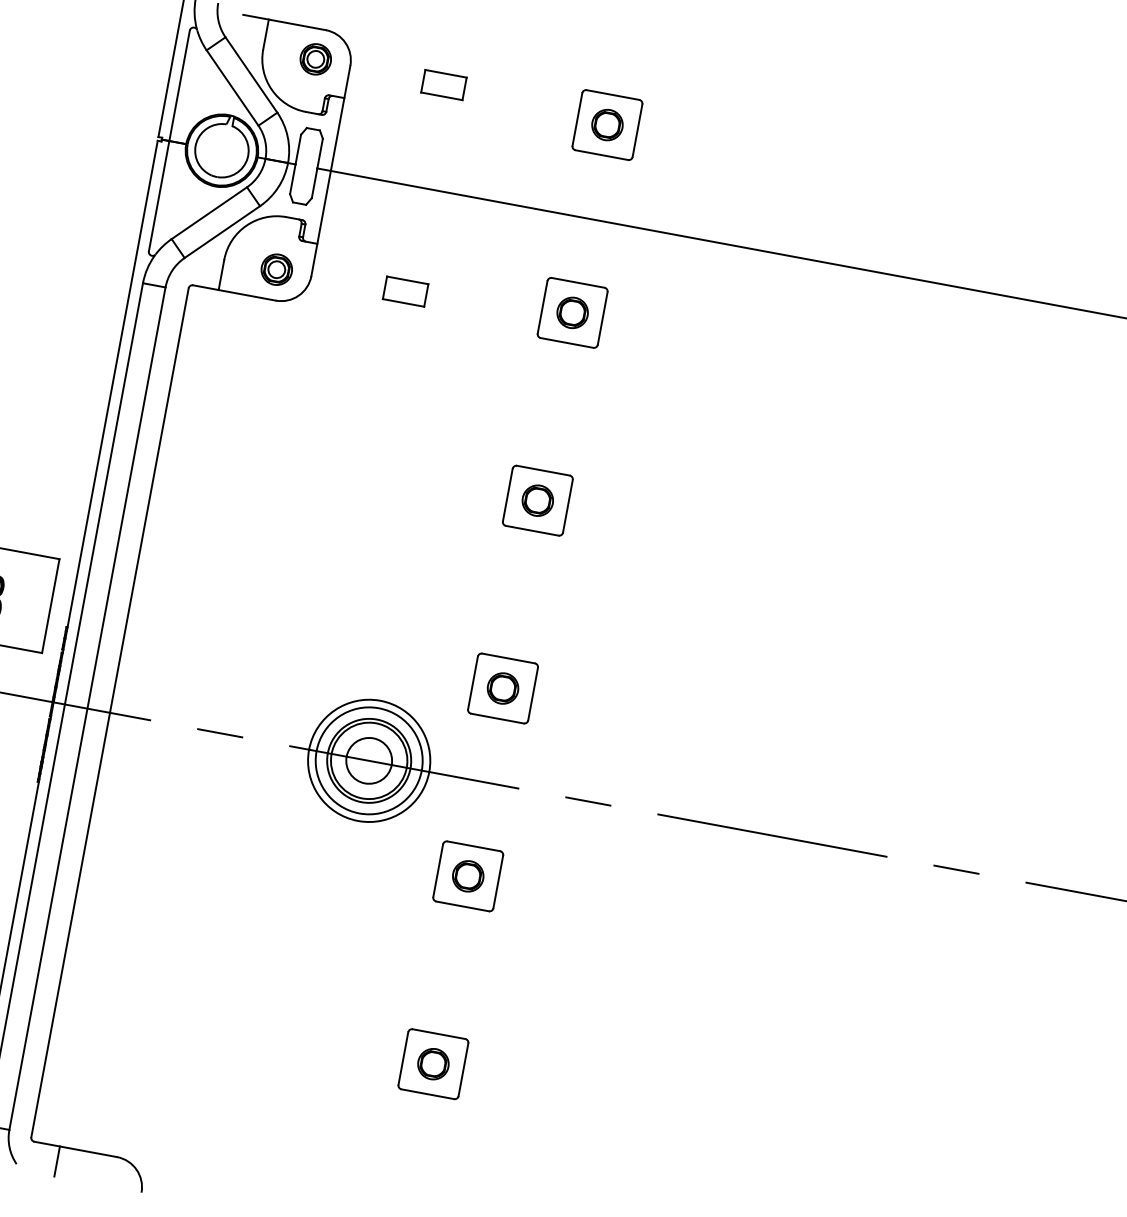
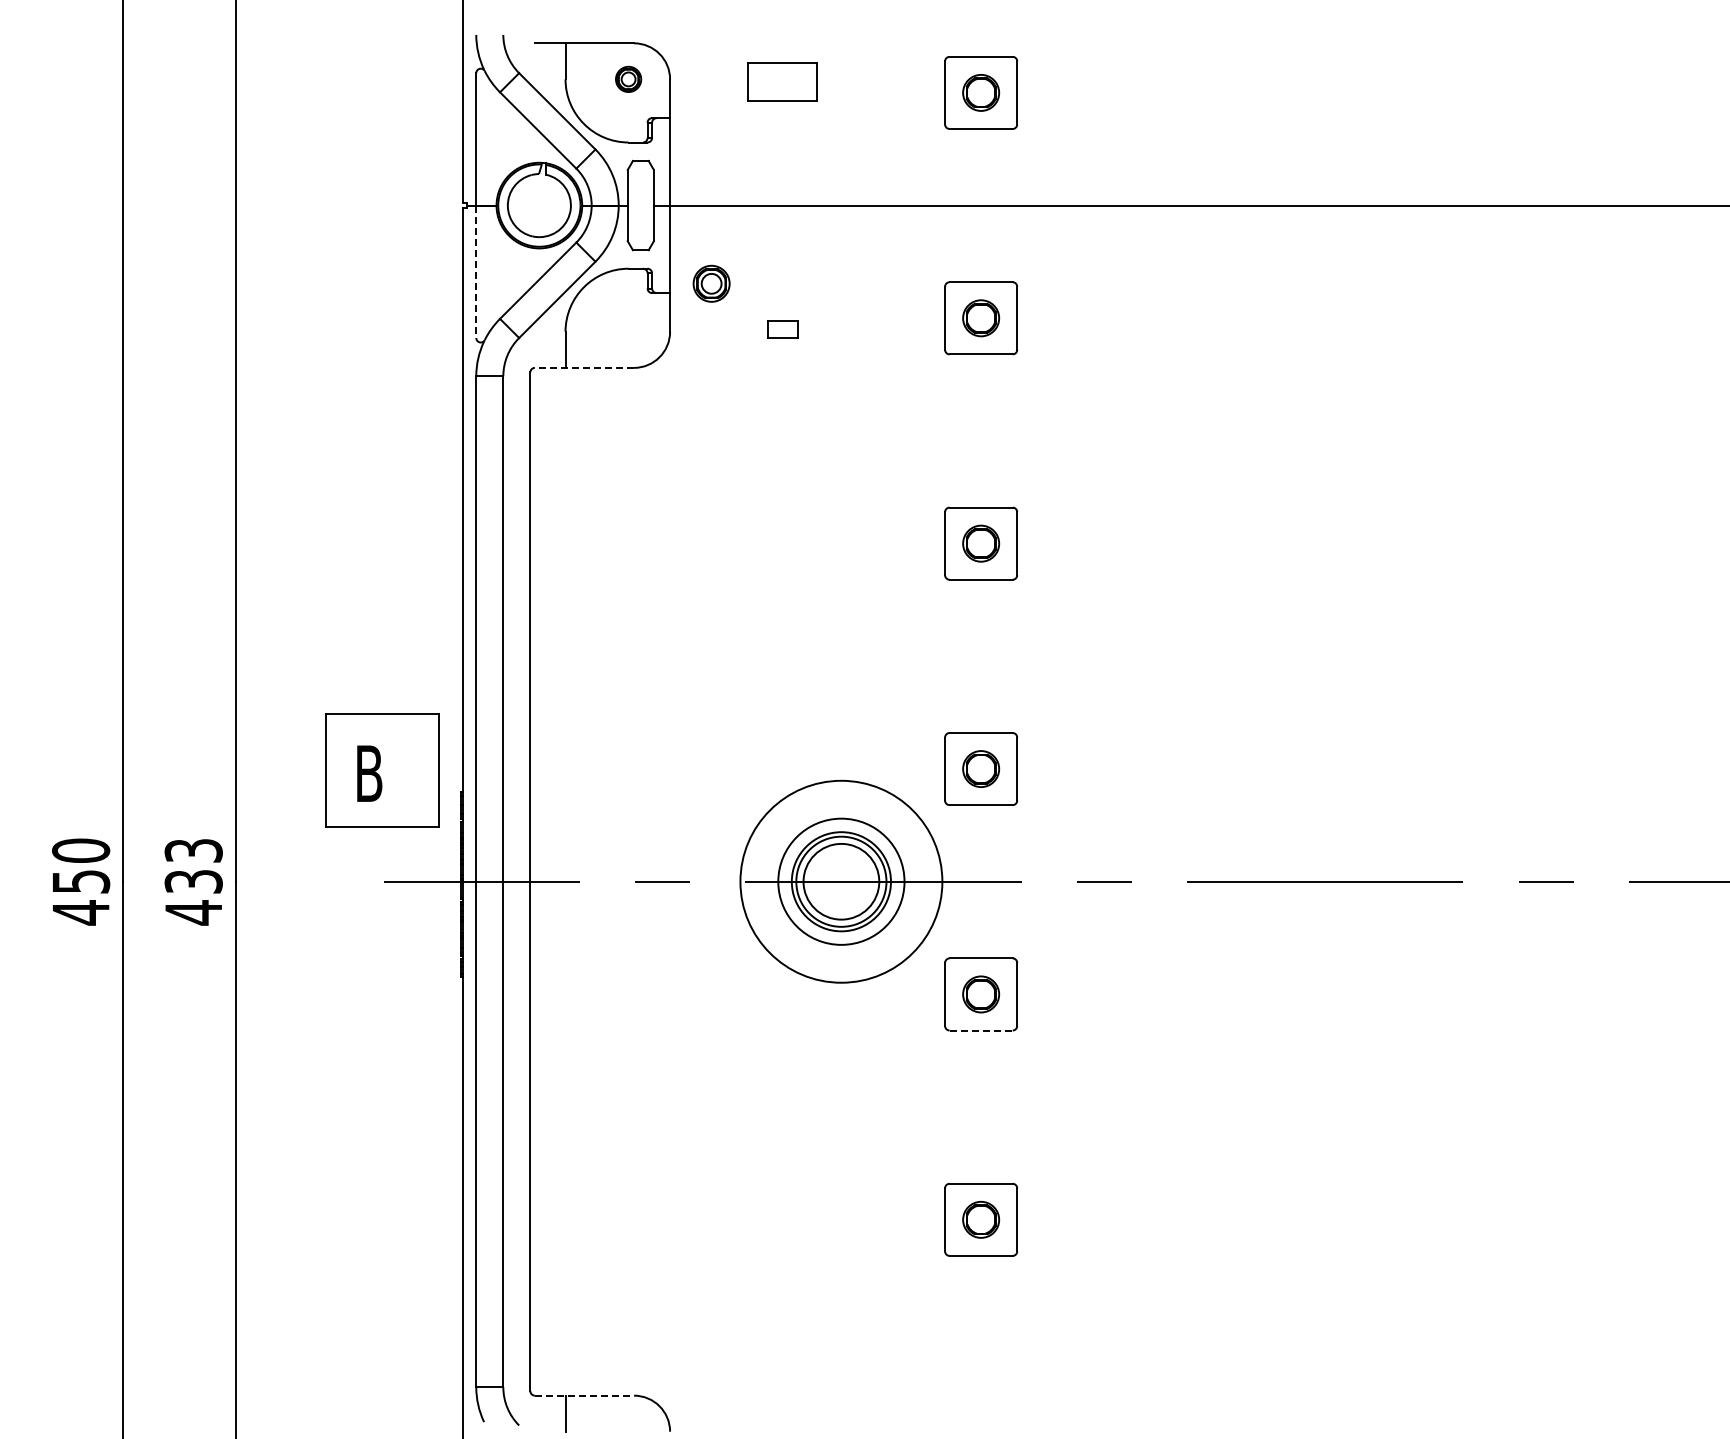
part: (315, 59) -> (628, 79), size x0.7
part: (443, 84) -> (782, 81), size x1.4
line: (159, 196) -> (476, 272), solid -> dashed
part: (276, 269) -> (711, 283), moved
part: (405, 291) -> (782, 329), size x0.6
line: (234, 292) -> (584, 367), solid -> dashed
circle: (369, 760) -> (841, 881), size x1.4
circle: (369, 760) -> (841, 881), size x1.4
line: (462, 906) -> (981, 1030), solid -> dashed
line: (75, 1149) -> (584, 1395), solid -> dashed

